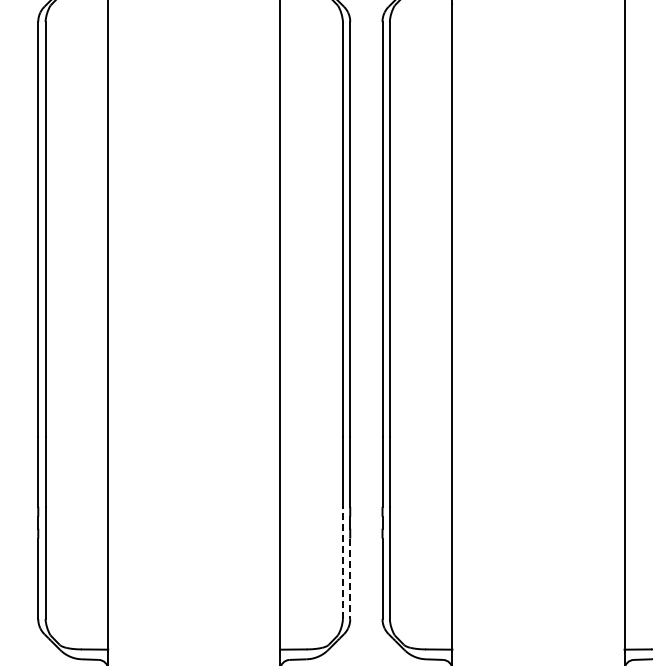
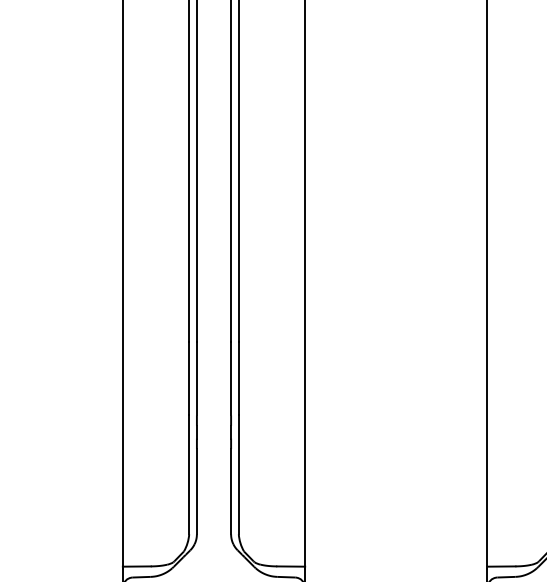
line: (342, 562) -> (188, 474), dashed -> solid
line: (350, 579) -> (197, 492), dashed -> solid

